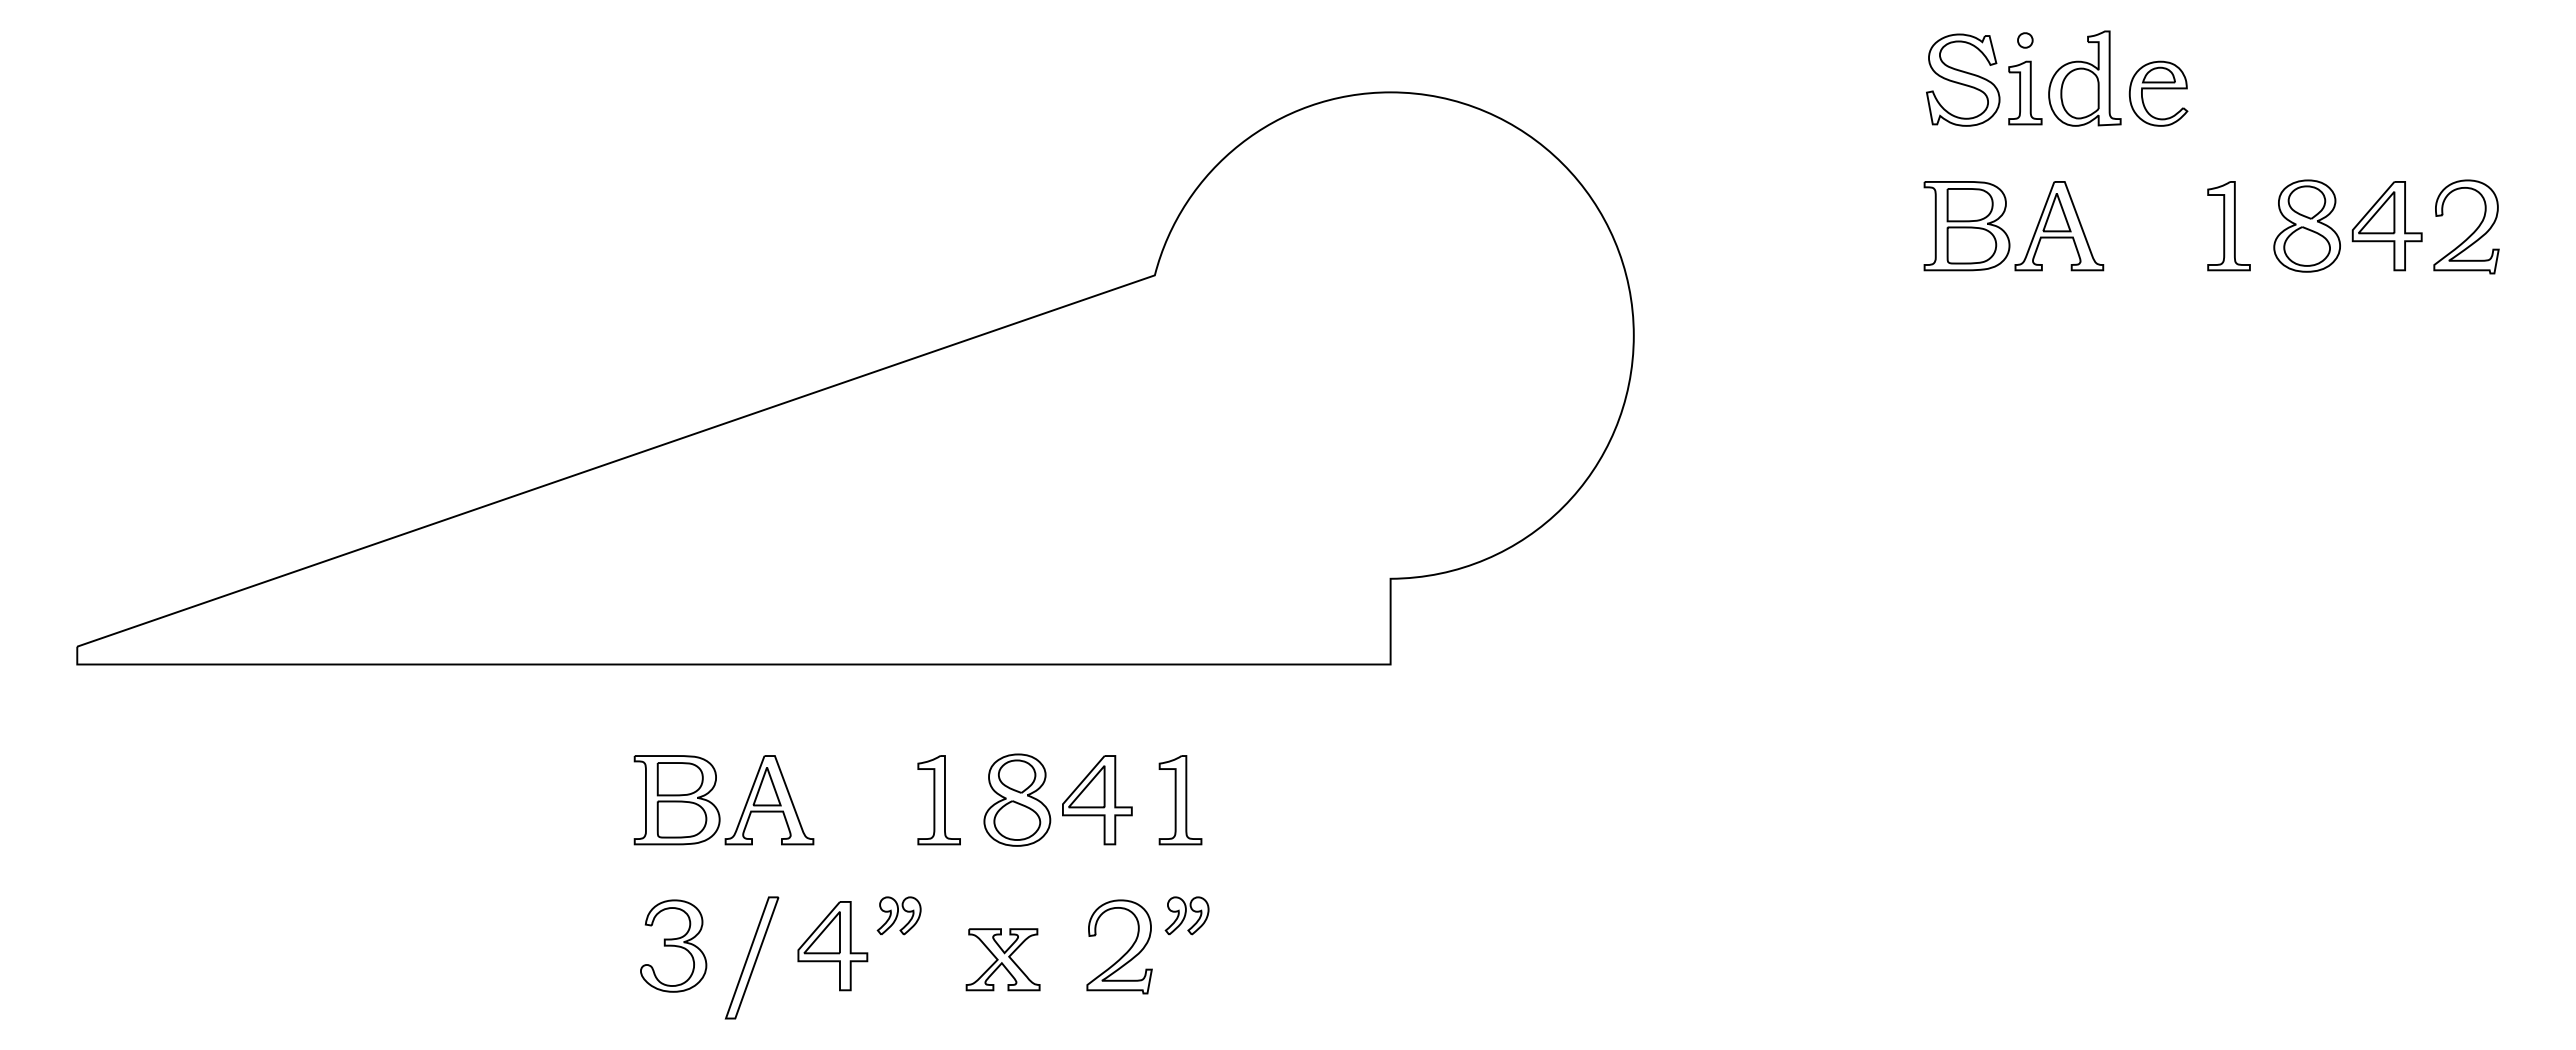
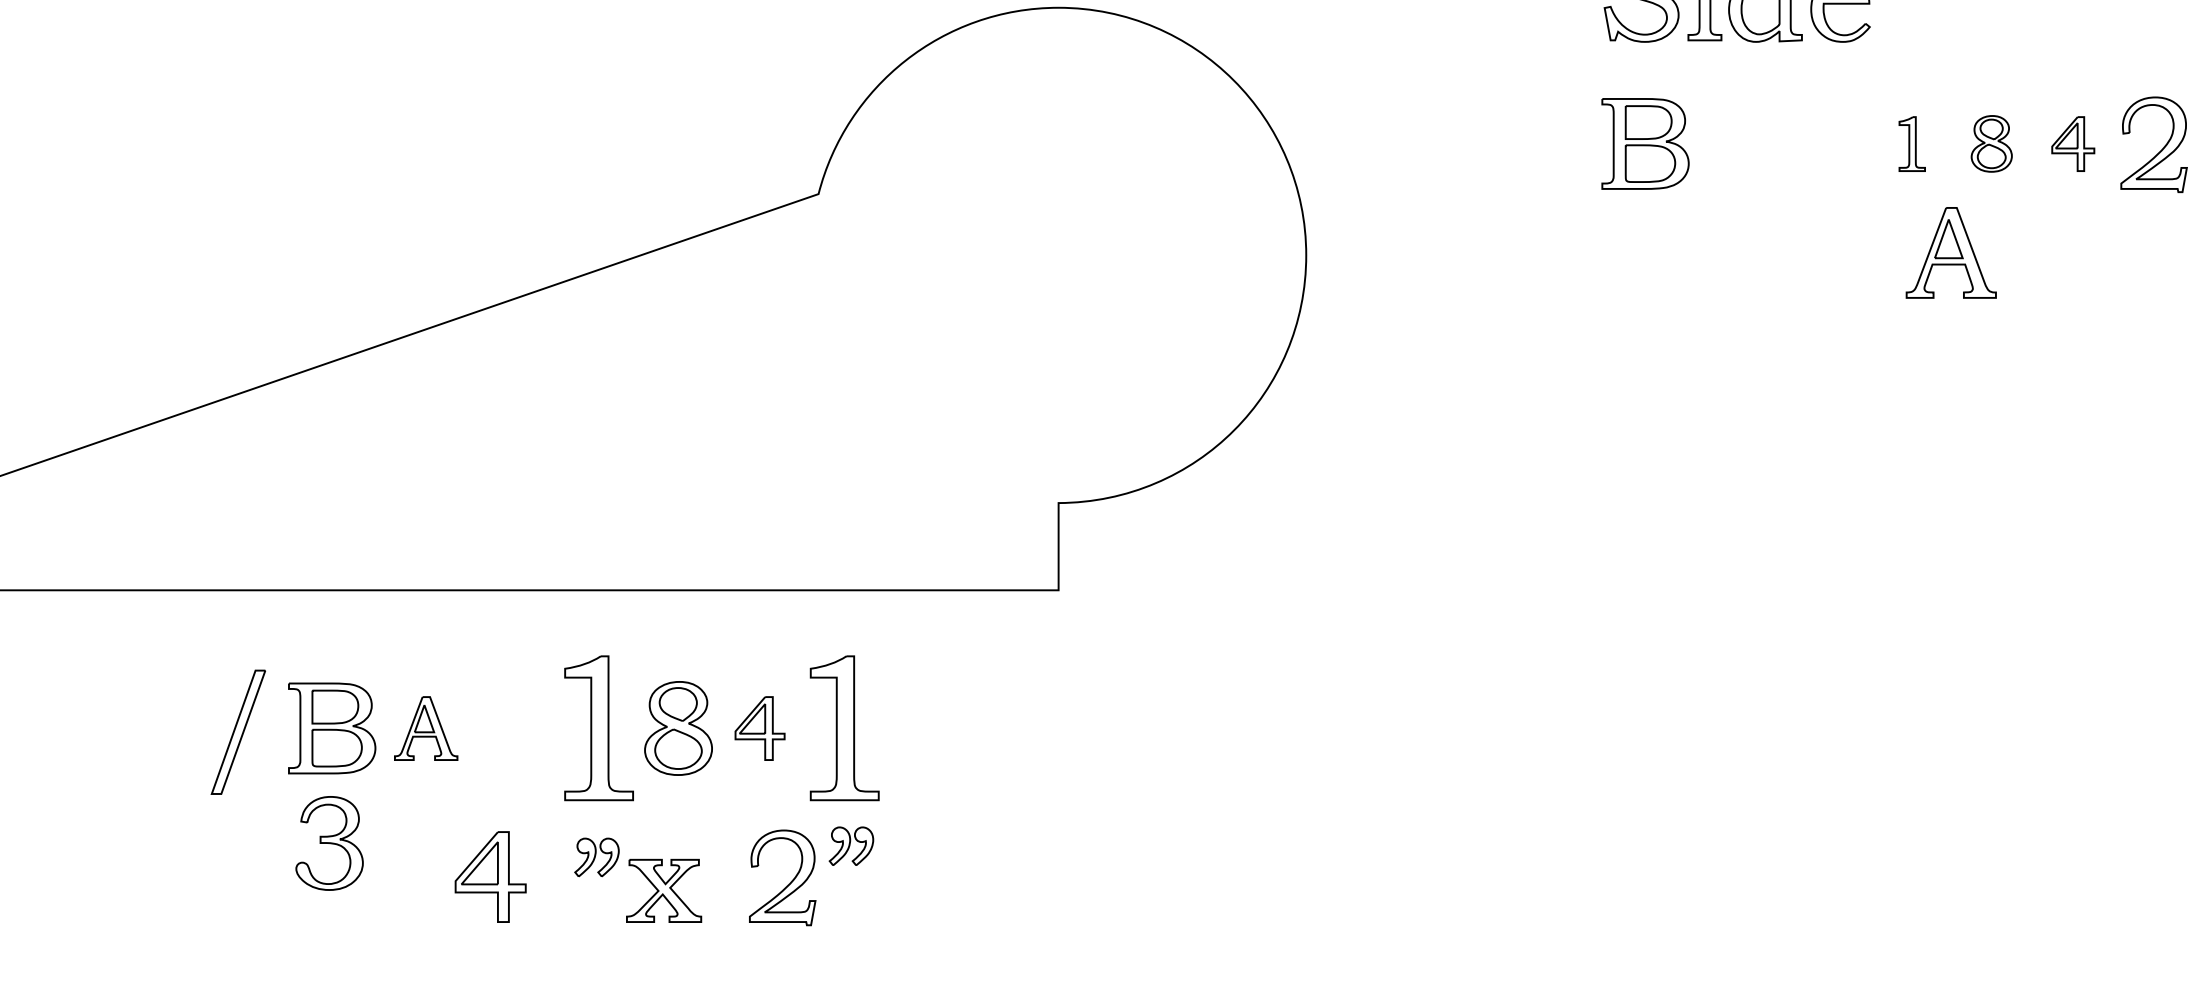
part: (2306, 225) -> (1991, 143), size x0.6
part: (2059, 226) -> (1951, 253), moved
part: (2228, 226) -> (1911, 144), size x0.6
part: (2386, 226) -> (2072, 144), size x0.6
part: (769, 800) -> (426, 728), size x0.7
part: (938, 800) -> (598, 728), size x1.6
part: (1097, 800) -> (760, 728), size x0.7
part: (1180, 800) -> (844, 728), size x1.6
part: (898, 915) -> (596, 857), moved
part: (673, 945) -> (329, 842), moved
part: (751, 957) -> (237, 731), moved

